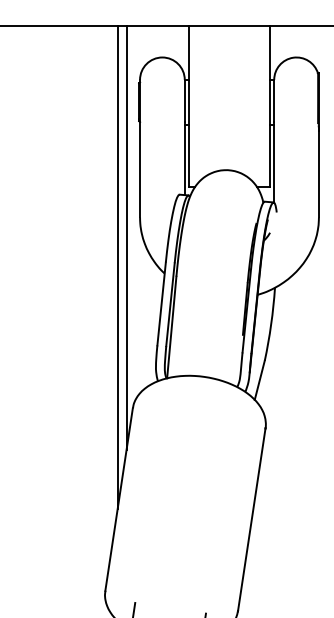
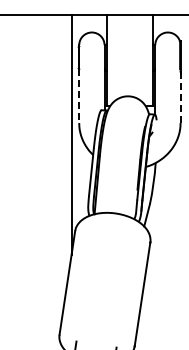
line: (140, 170) -> (79, 96), solid -> dashed
line: (318, 172) -> (180, 97), solid -> dashed
line: (117, 267) -> (66, 151), removed

